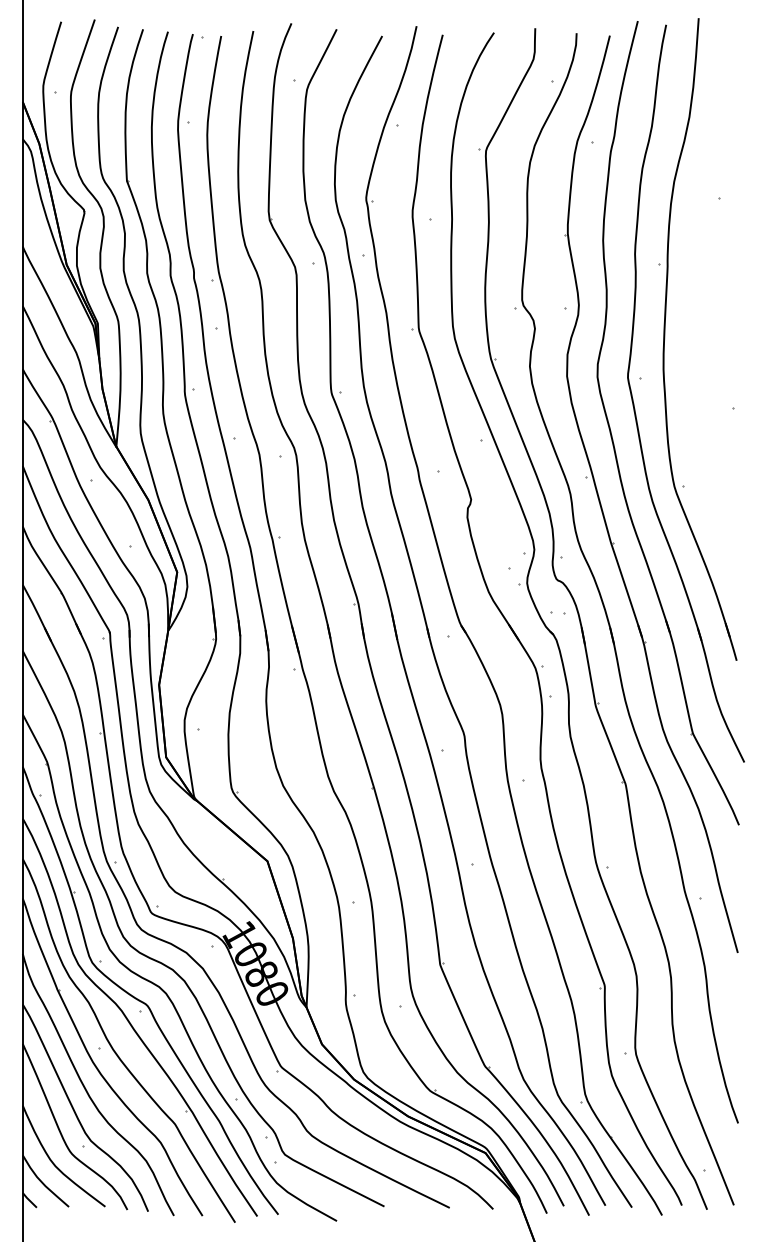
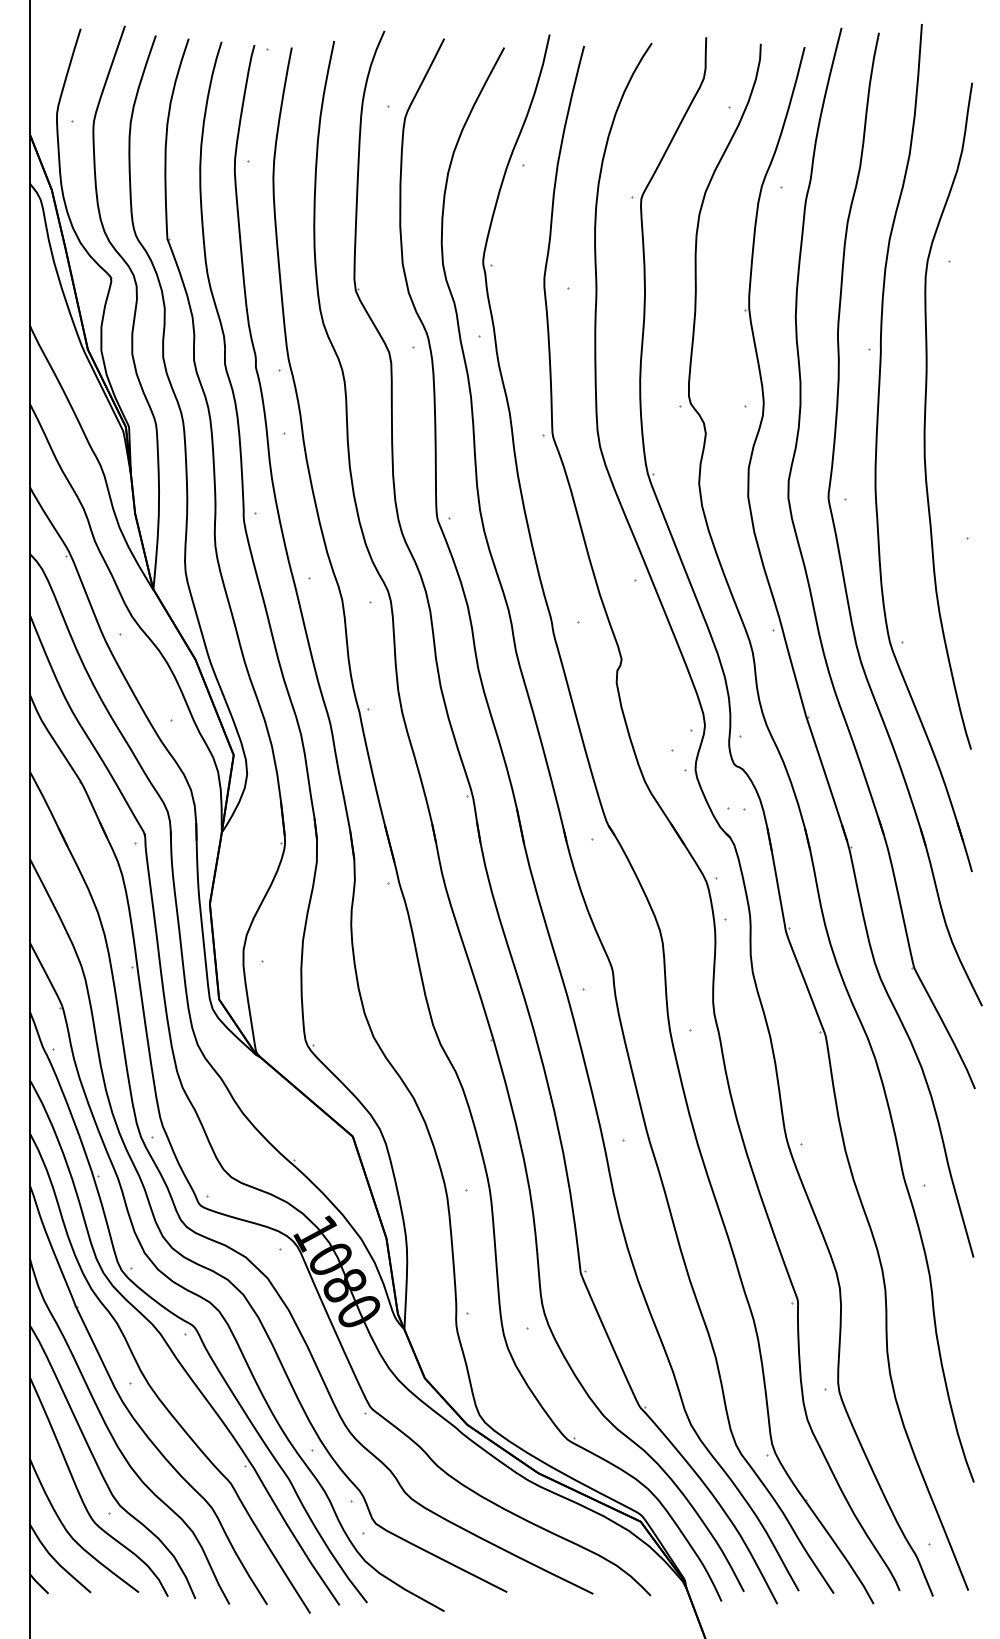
curve: (702, 312) -> (926, 412), added

